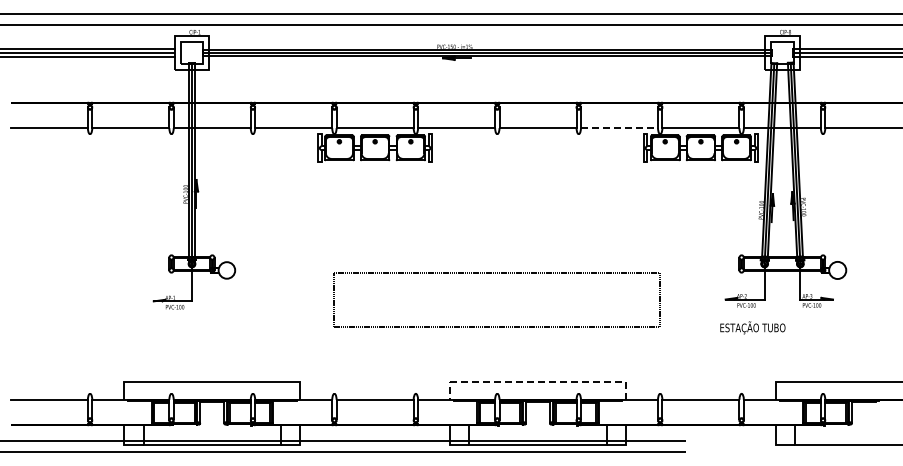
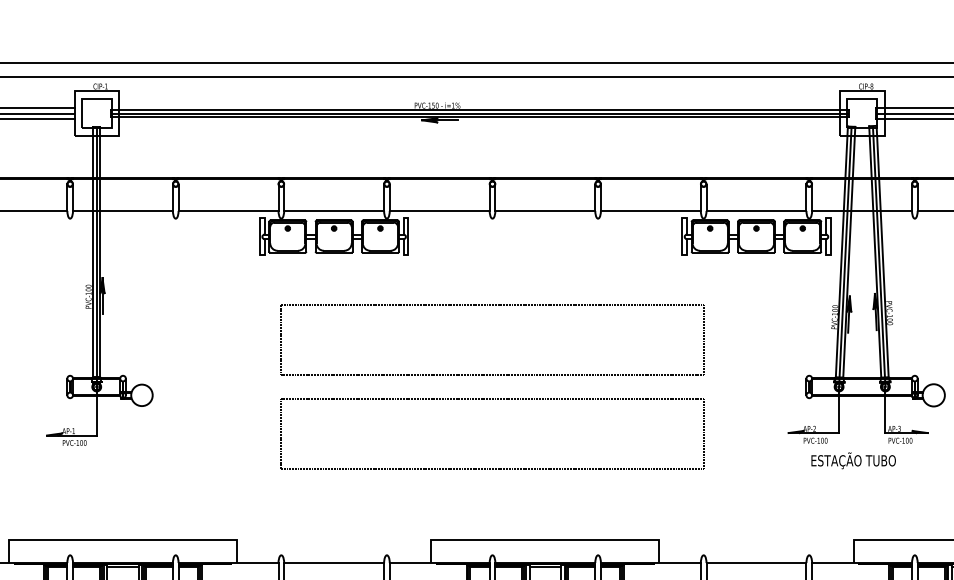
line: (619, 128) -> (650, 211), dashed -> solid
part: (495, 201) -> (490, 305), added
text: (752, 327) -> (853, 460), moved
line: (538, 382) -> (545, 540), dashed -> solid

